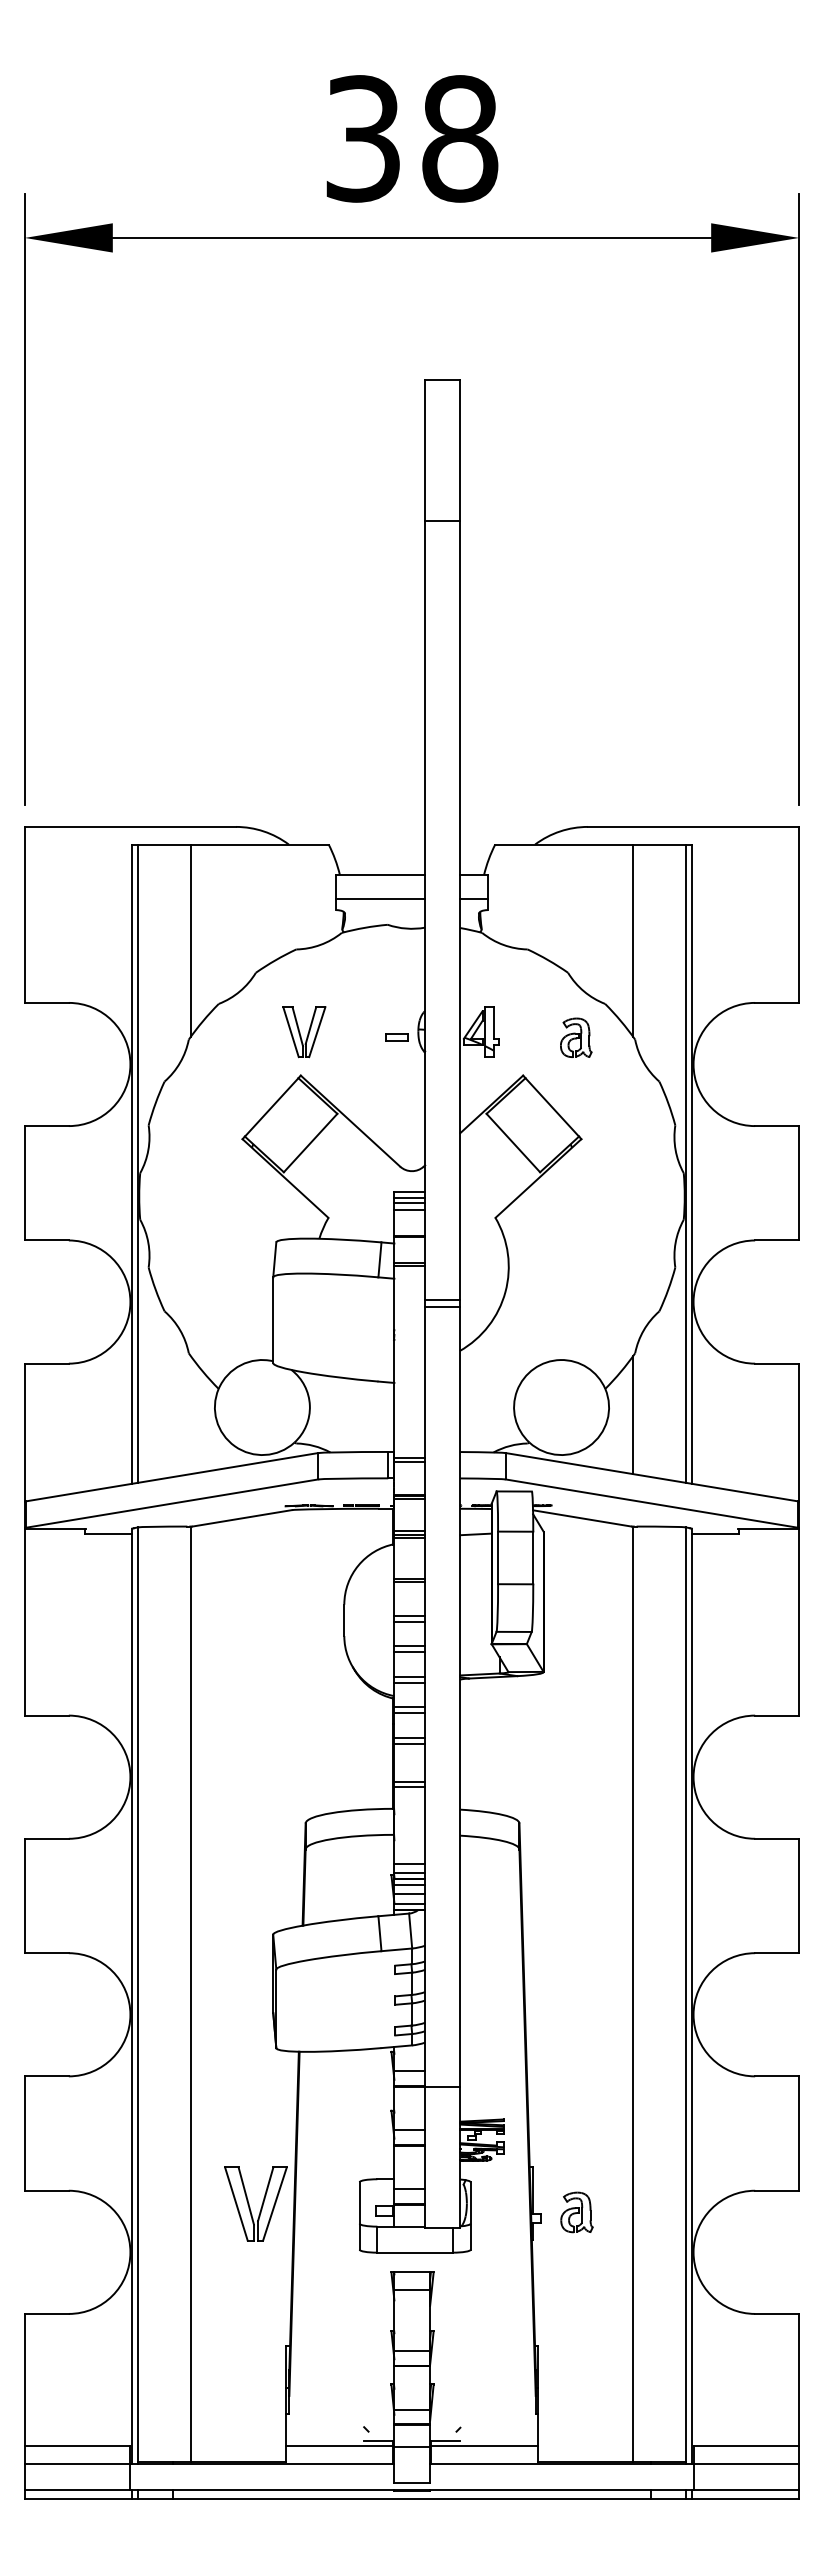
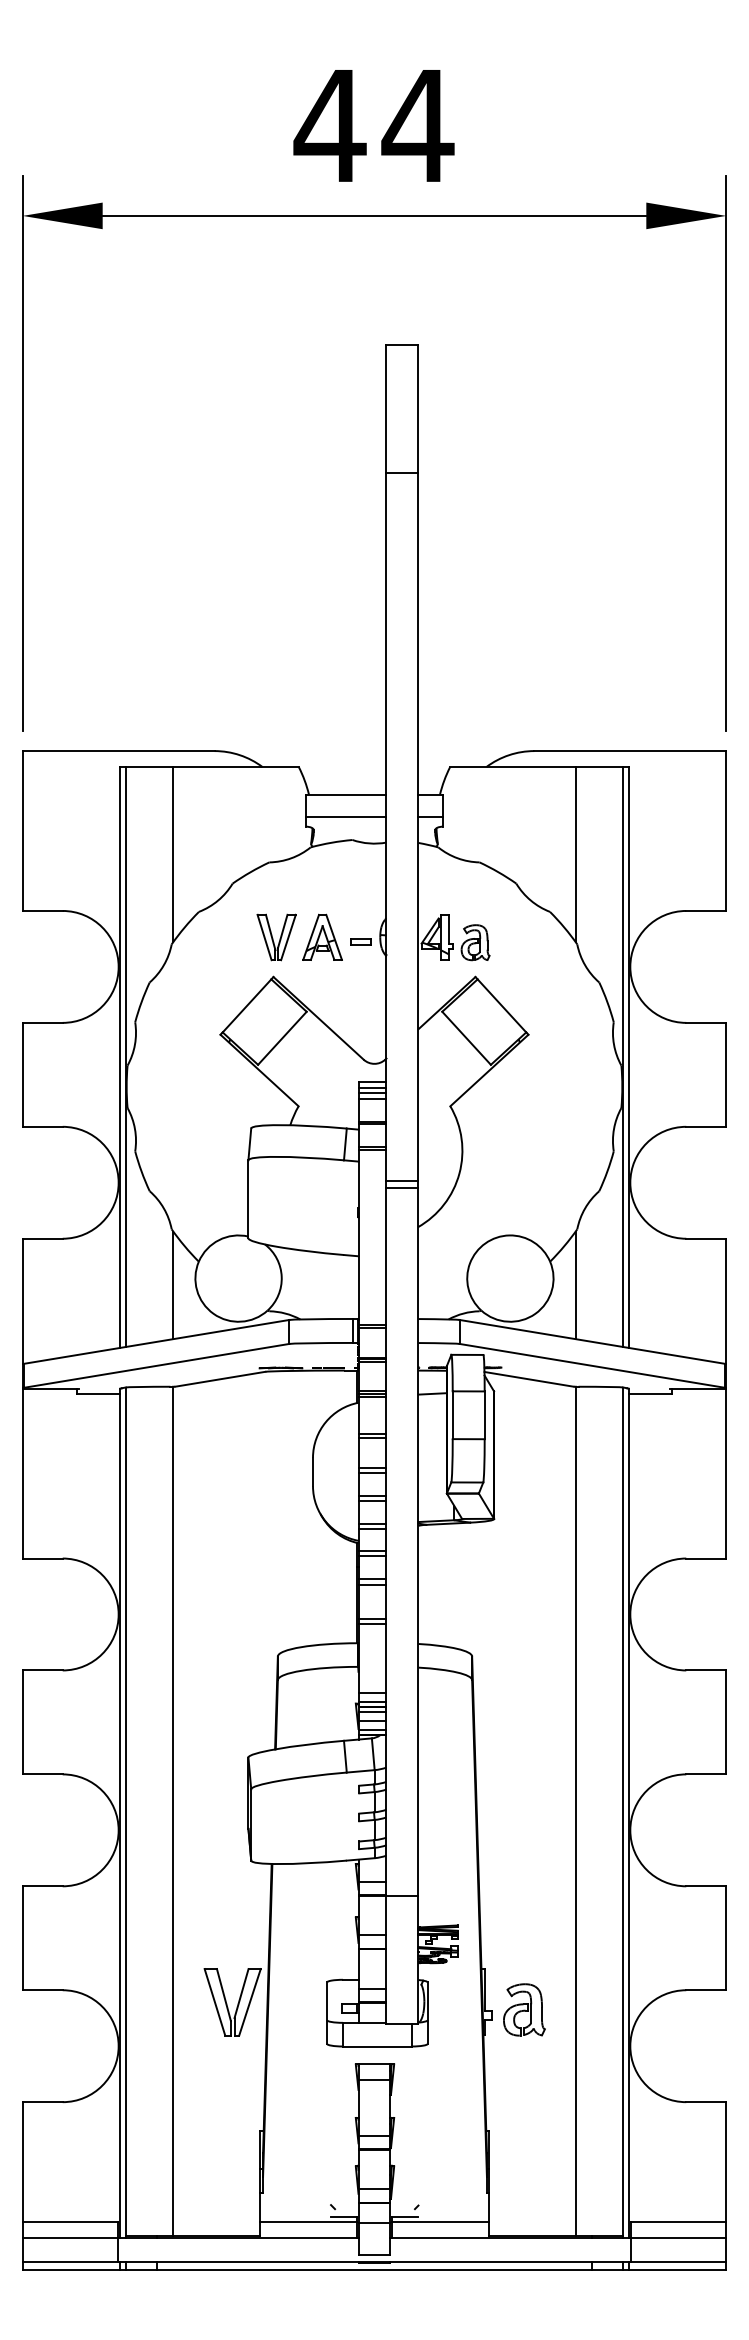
text: (411, 138) -> (374, 125), 38 -> 44
part: (354, 1031) -> (322, 936), added
part: (576, 1037) -> (475, 942), moved
line: (190, 1414) -> (173, 1284), added
part: (576, 2212) -> (523, 2010), size x1.43

